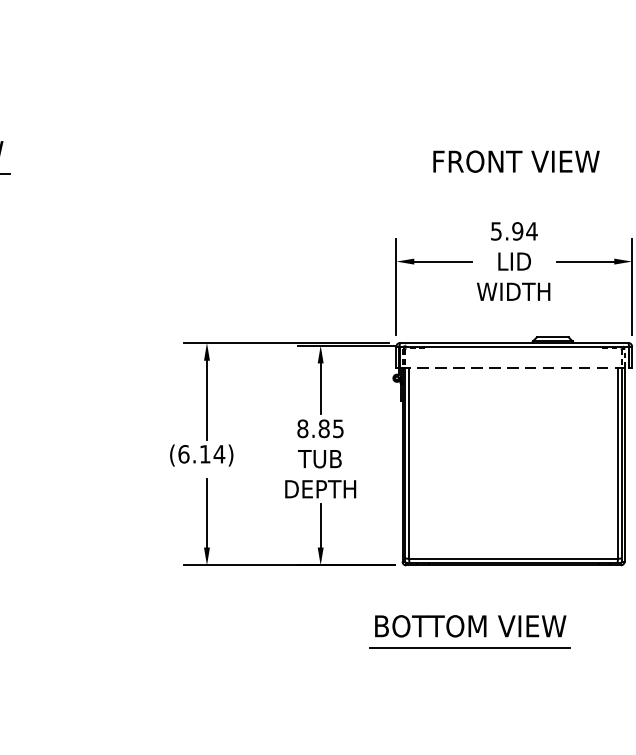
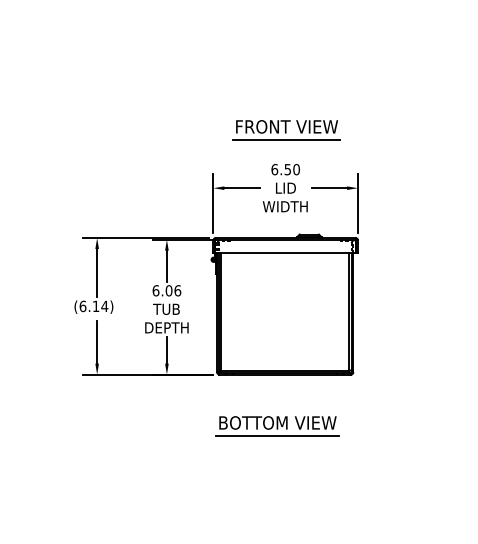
line: (515, 183) -> (286, 140), added
text: (513, 231) -> (285, 169), 5.94 -> 6.50
line: (515, 368) -> (286, 253), dashed -> solid
text: (319, 428) -> (166, 290), 8.85 -> 6.06
part: (469, 632) -> (277, 426), moved

